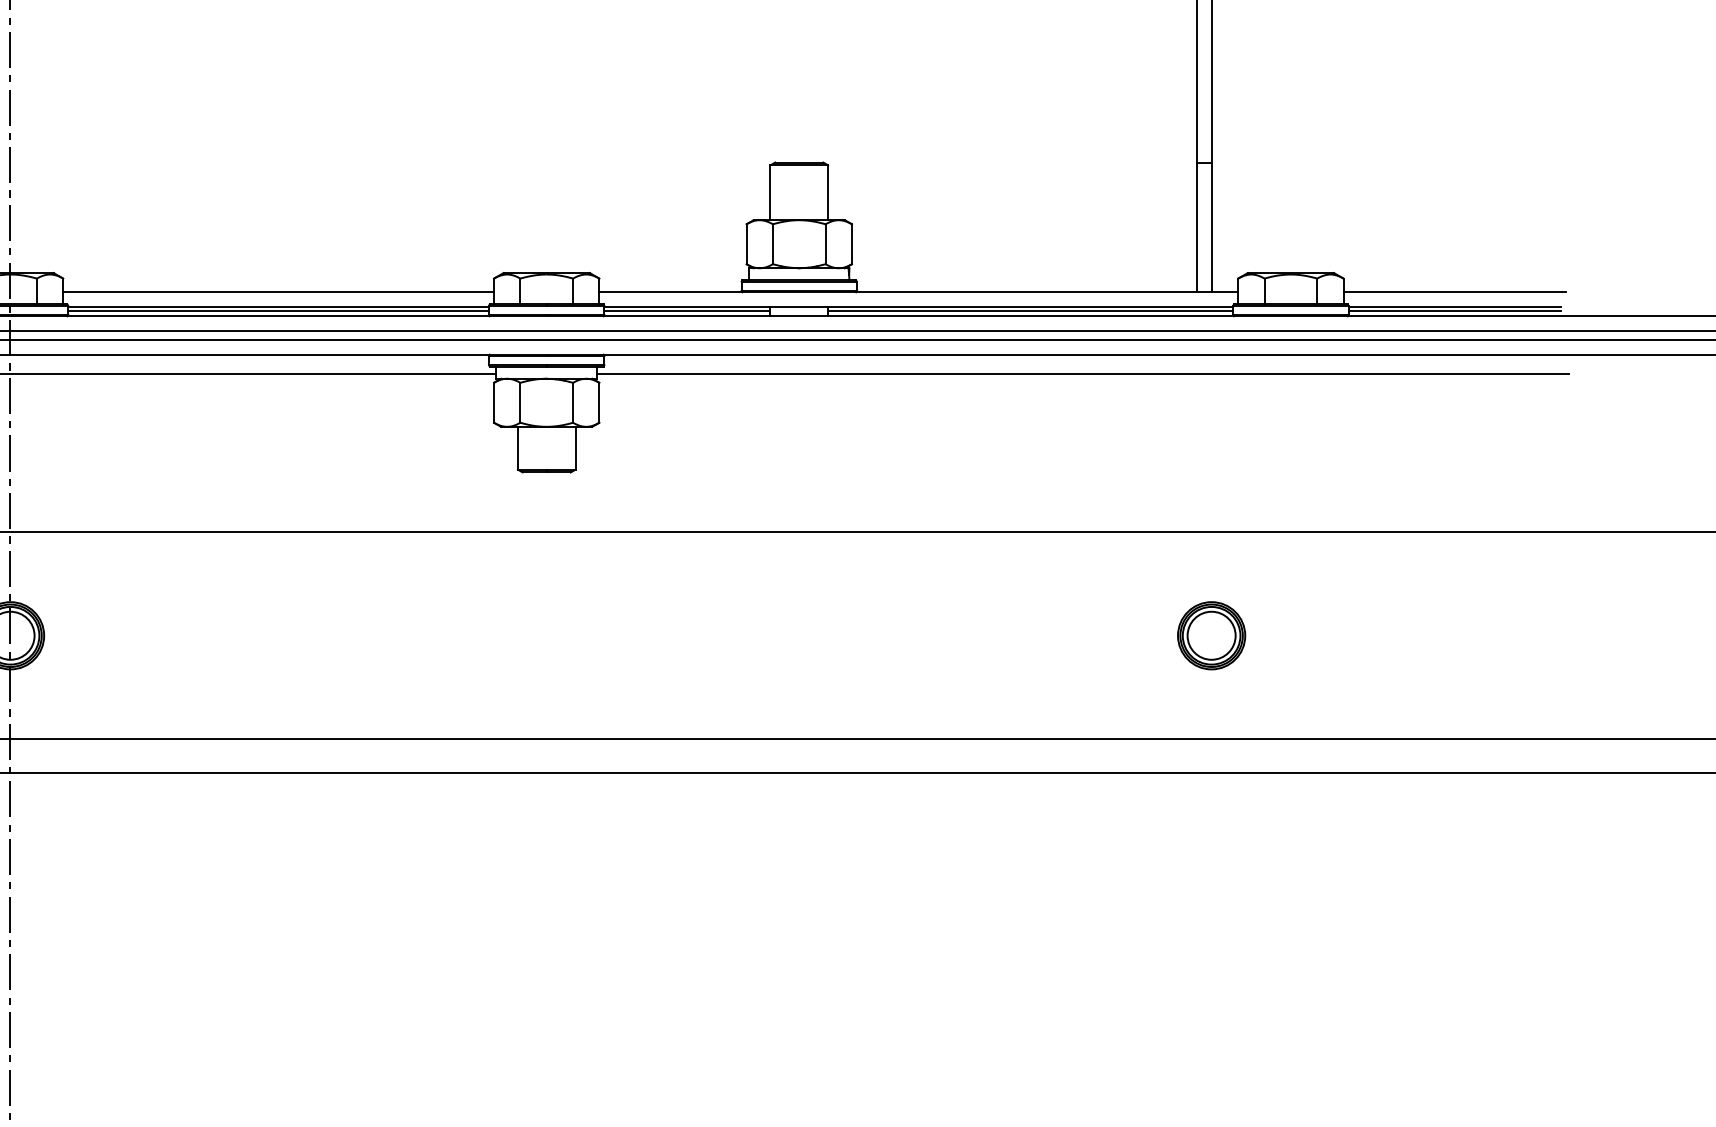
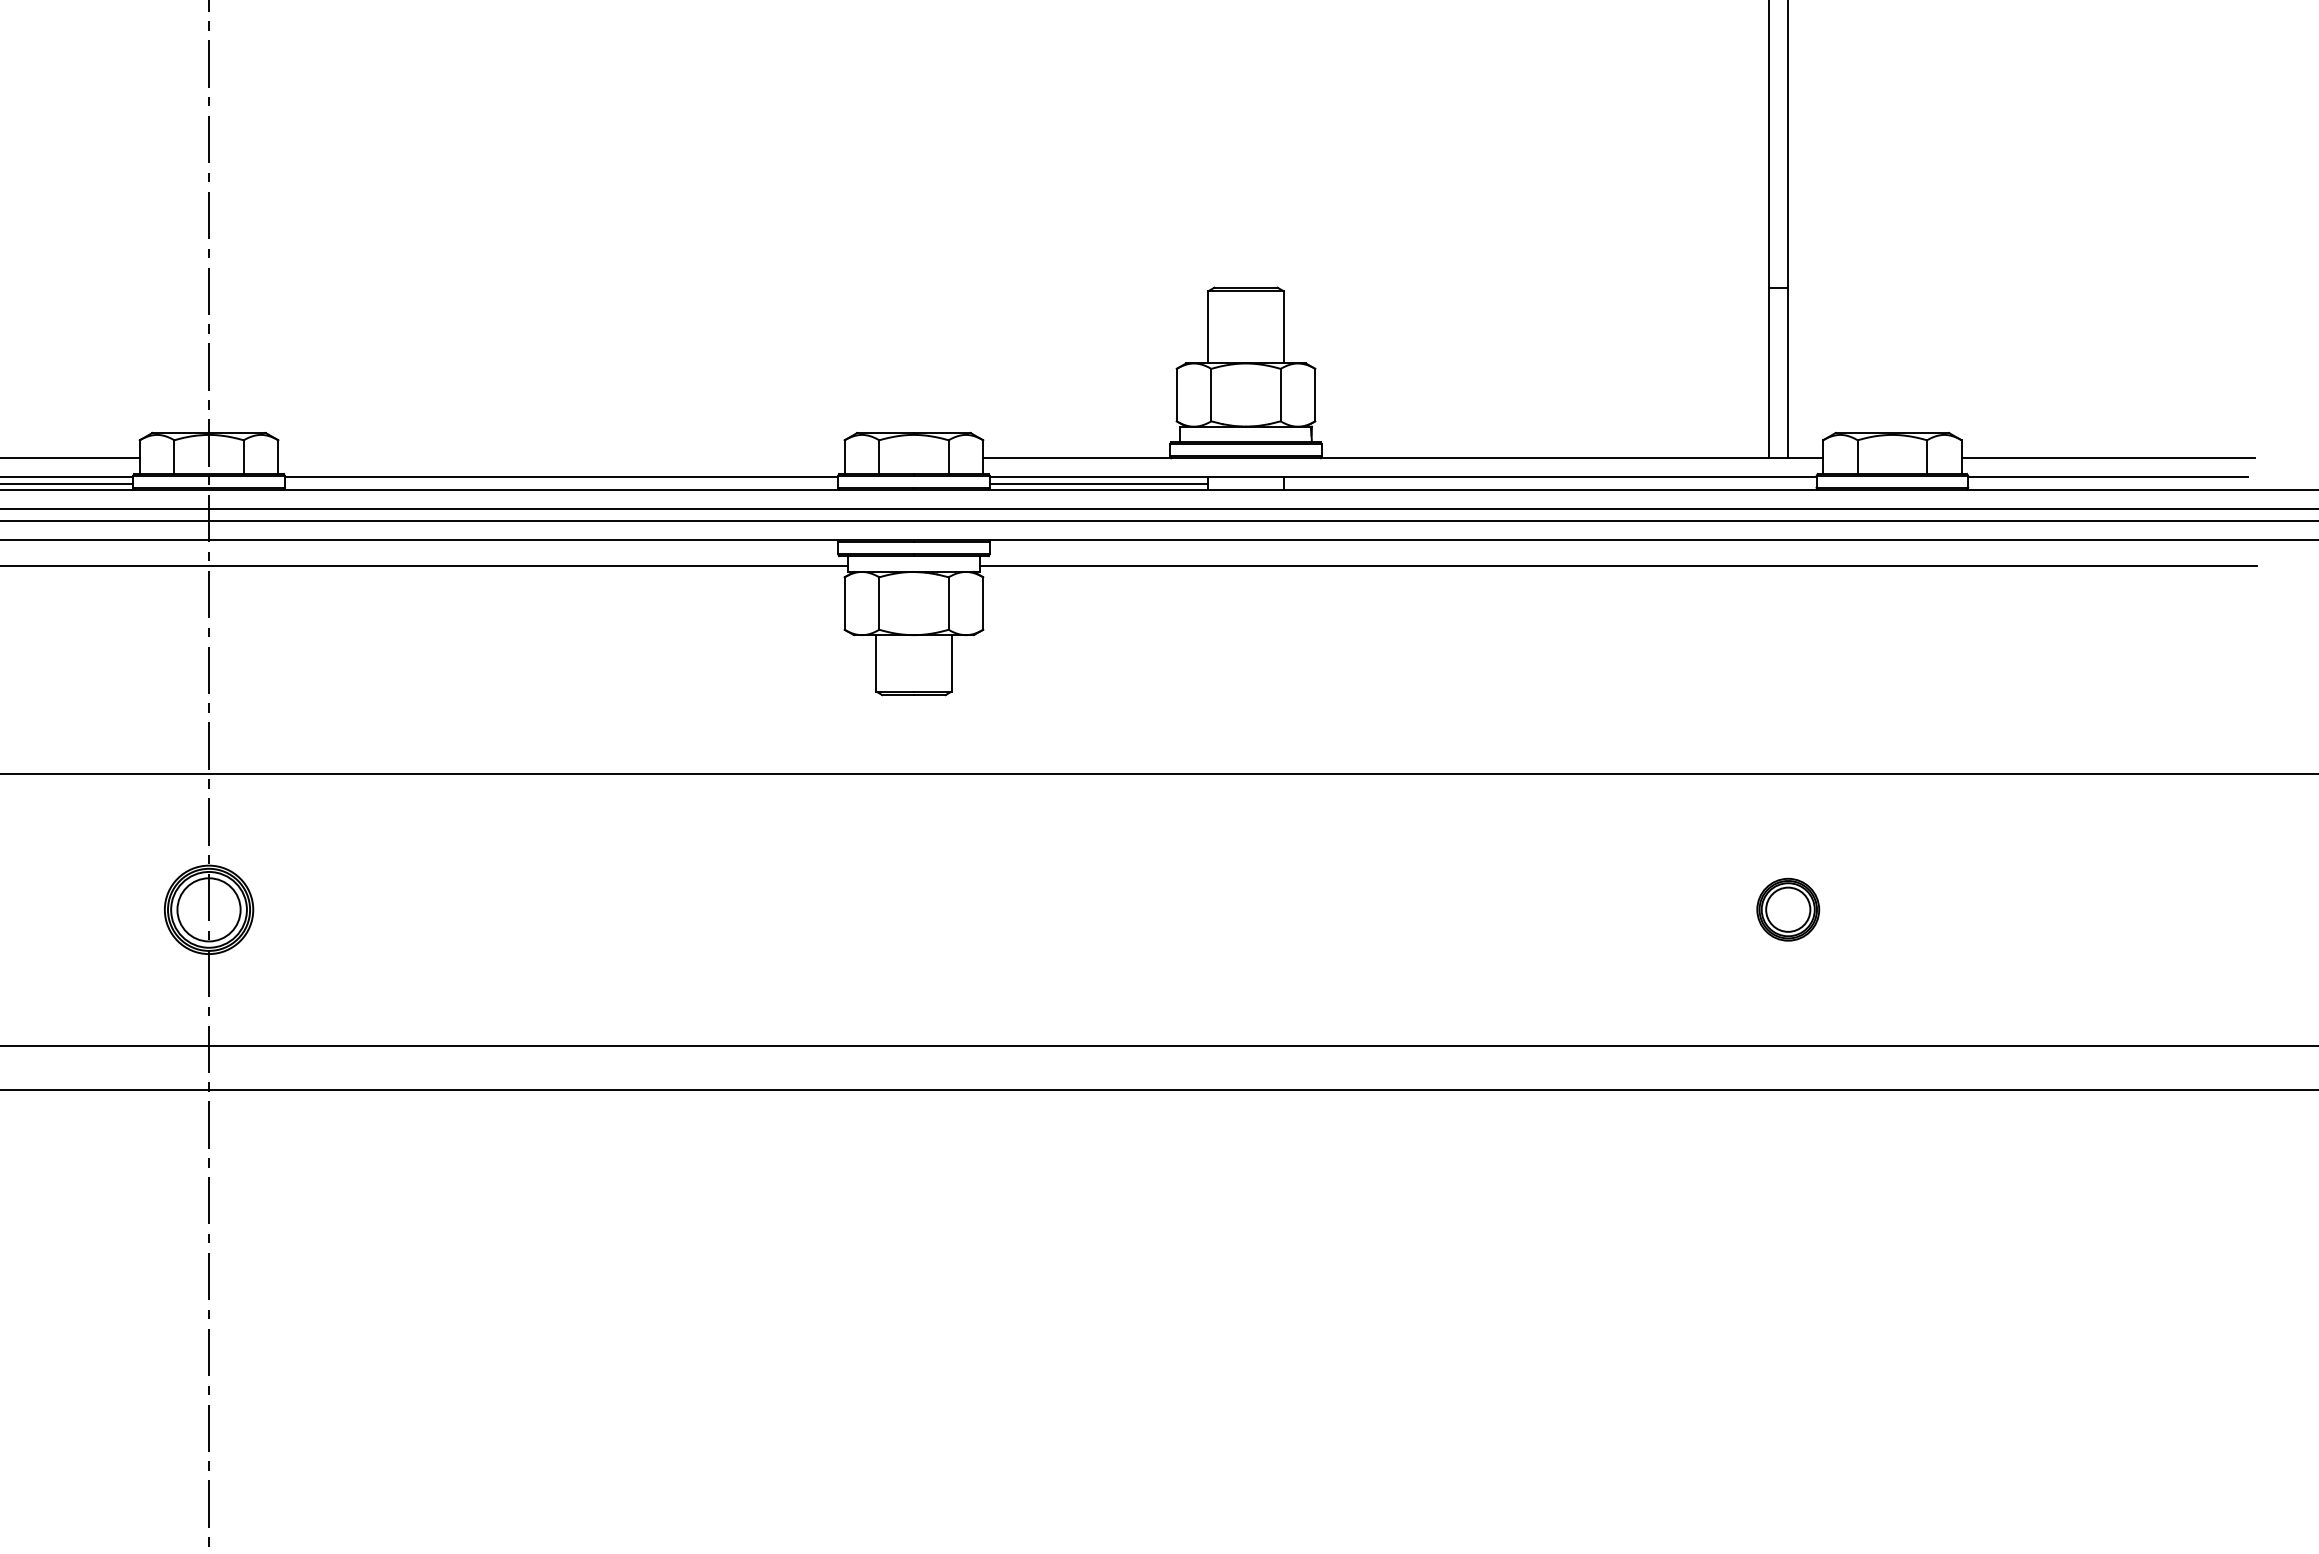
line: (278, 292) -> (561, 458), removed
line: (278, 311) -> (561, 483), removed
line: (1030, 311) -> (1549, 483), removed
line: (1455, 311) -> (2108, 483), removed
part: (1211, 635) -> (1788, 909), size x0.7

